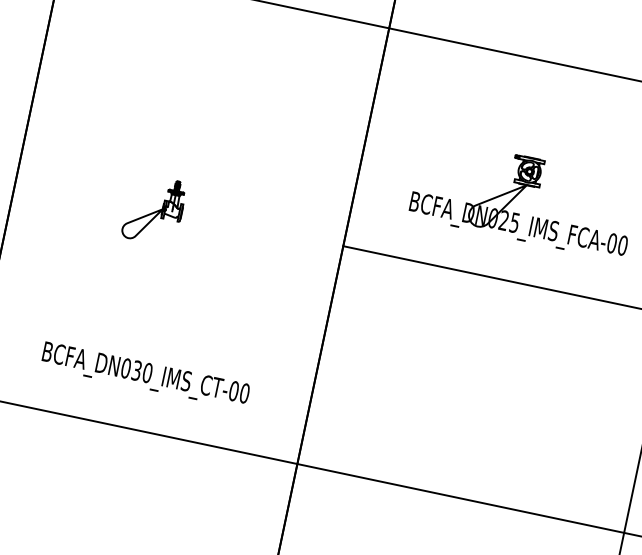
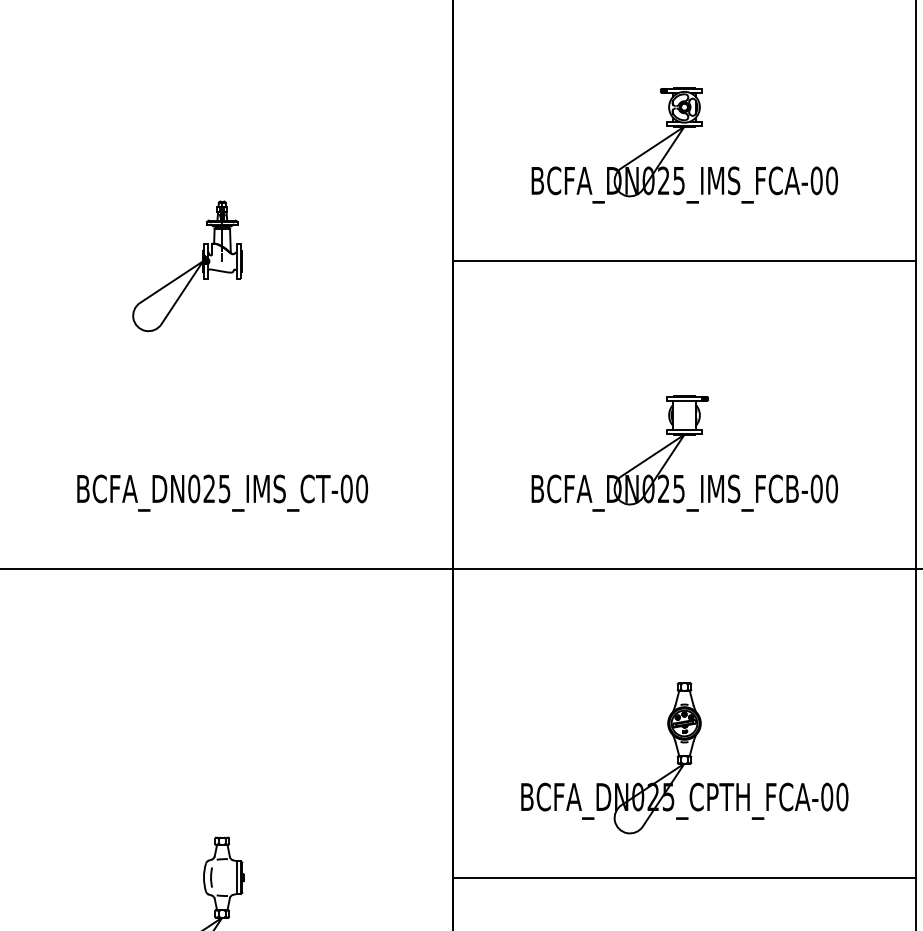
part: (154, 210) -> (187, 266), size x1.43
text: (141, 371) -> (216, 488), BCFA_DN030_IMS_CT-00 -> BCFA_DN025_IMS_CT-00
part: (473, 411) -> (677, 447), added

